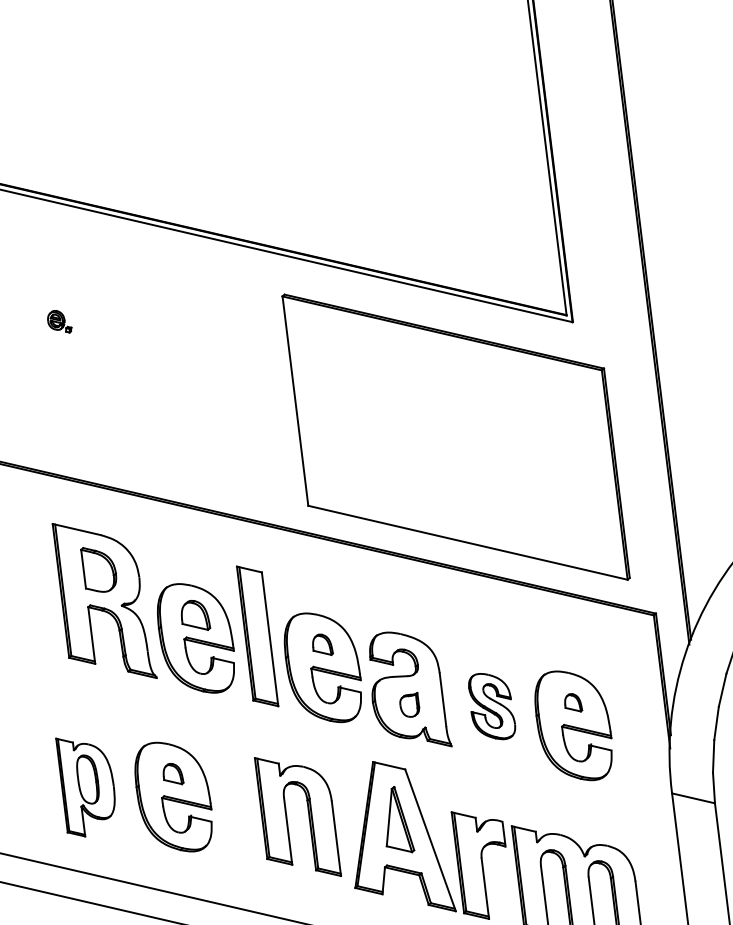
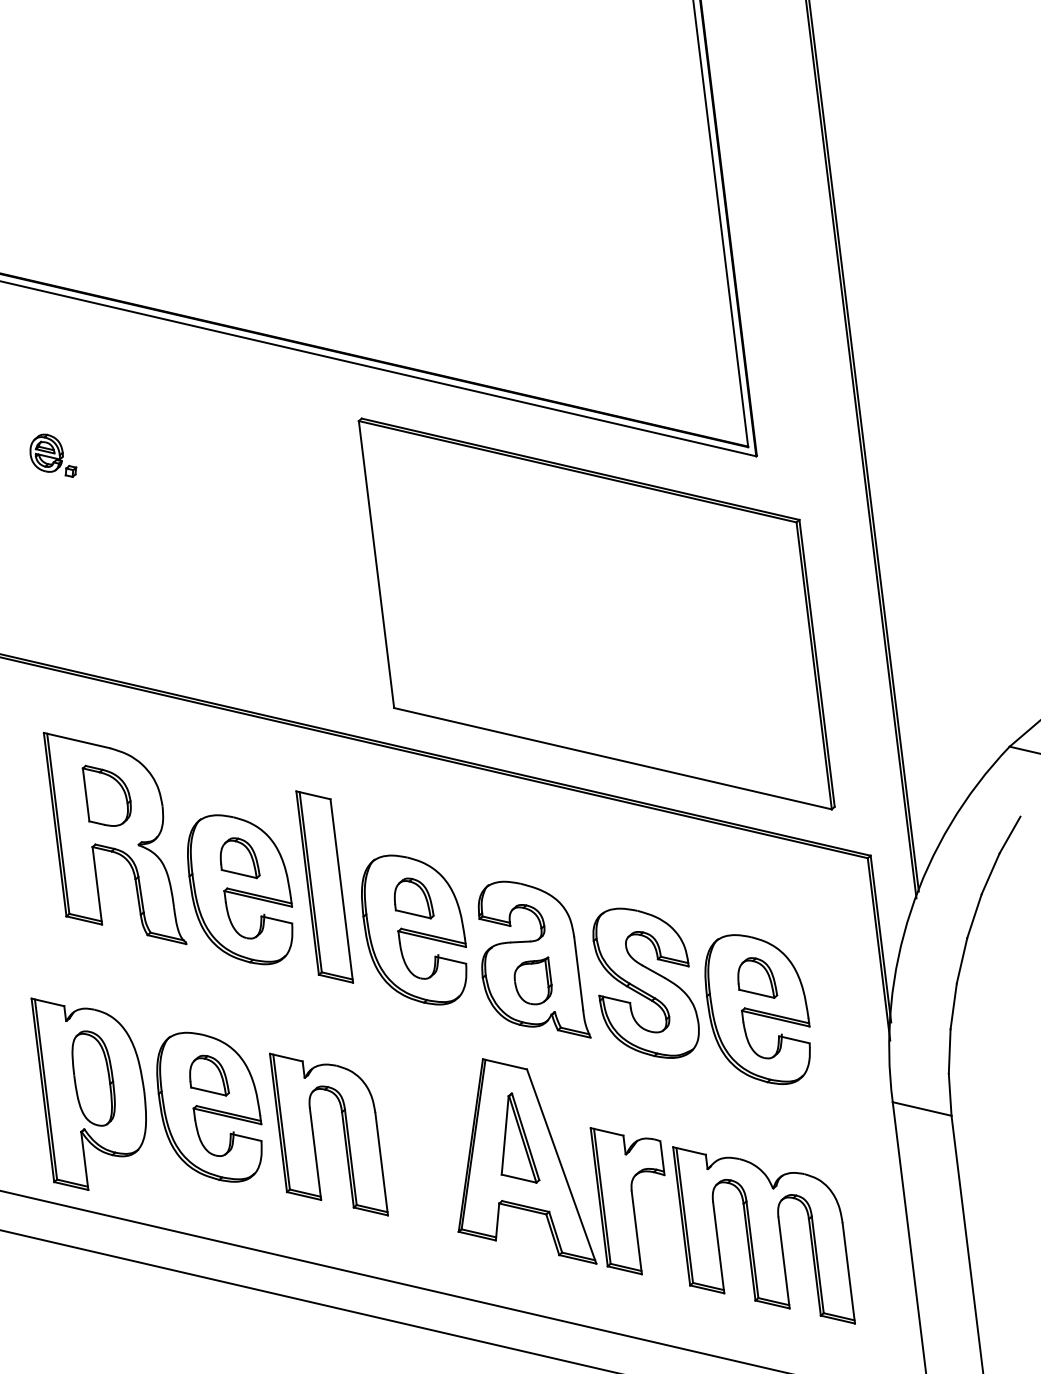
part: (59, 321) -> (53, 455), size x1.43
part: (323, 644) -> (414, 898), size x1.43
part: (573, 702) -> (757, 977), size x1.67
part: (409, 704) -> (532, 980), size x1.43
part: (491, 706) -> (645, 982), size x1.67
part: (173, 773) -> (209, 1075), size x1.43
part: (85, 787) -> (88, 1093), size x1.43
part: (287, 817) -> (314, 1135), moved

